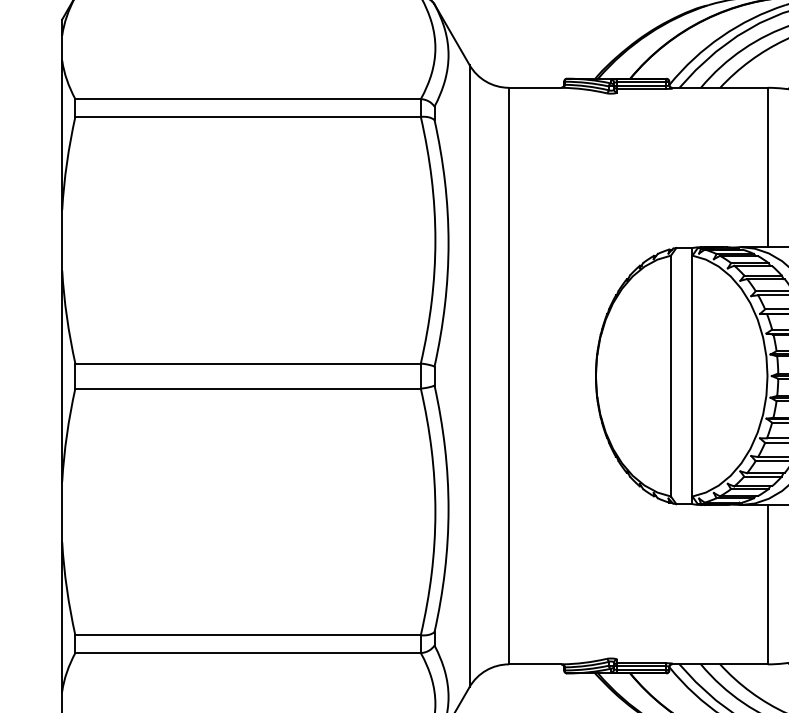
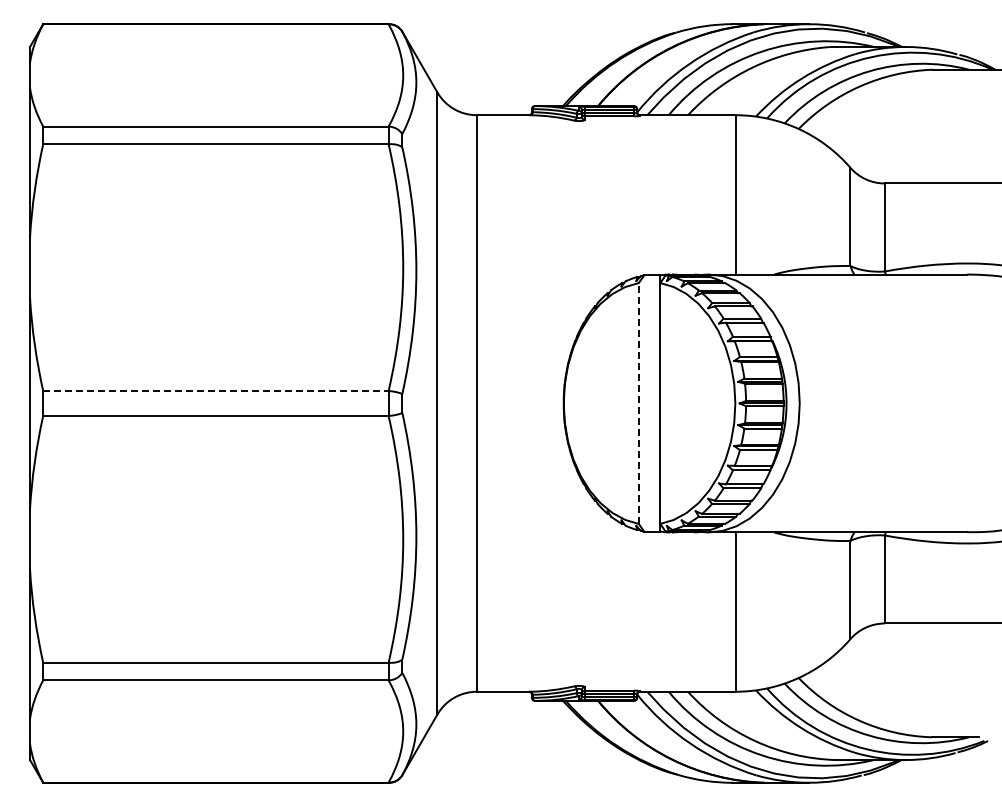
line: (247, 363) -> (215, 390), solid -> dashed
line: (670, 376) -> (638, 403), solid -> dashed

